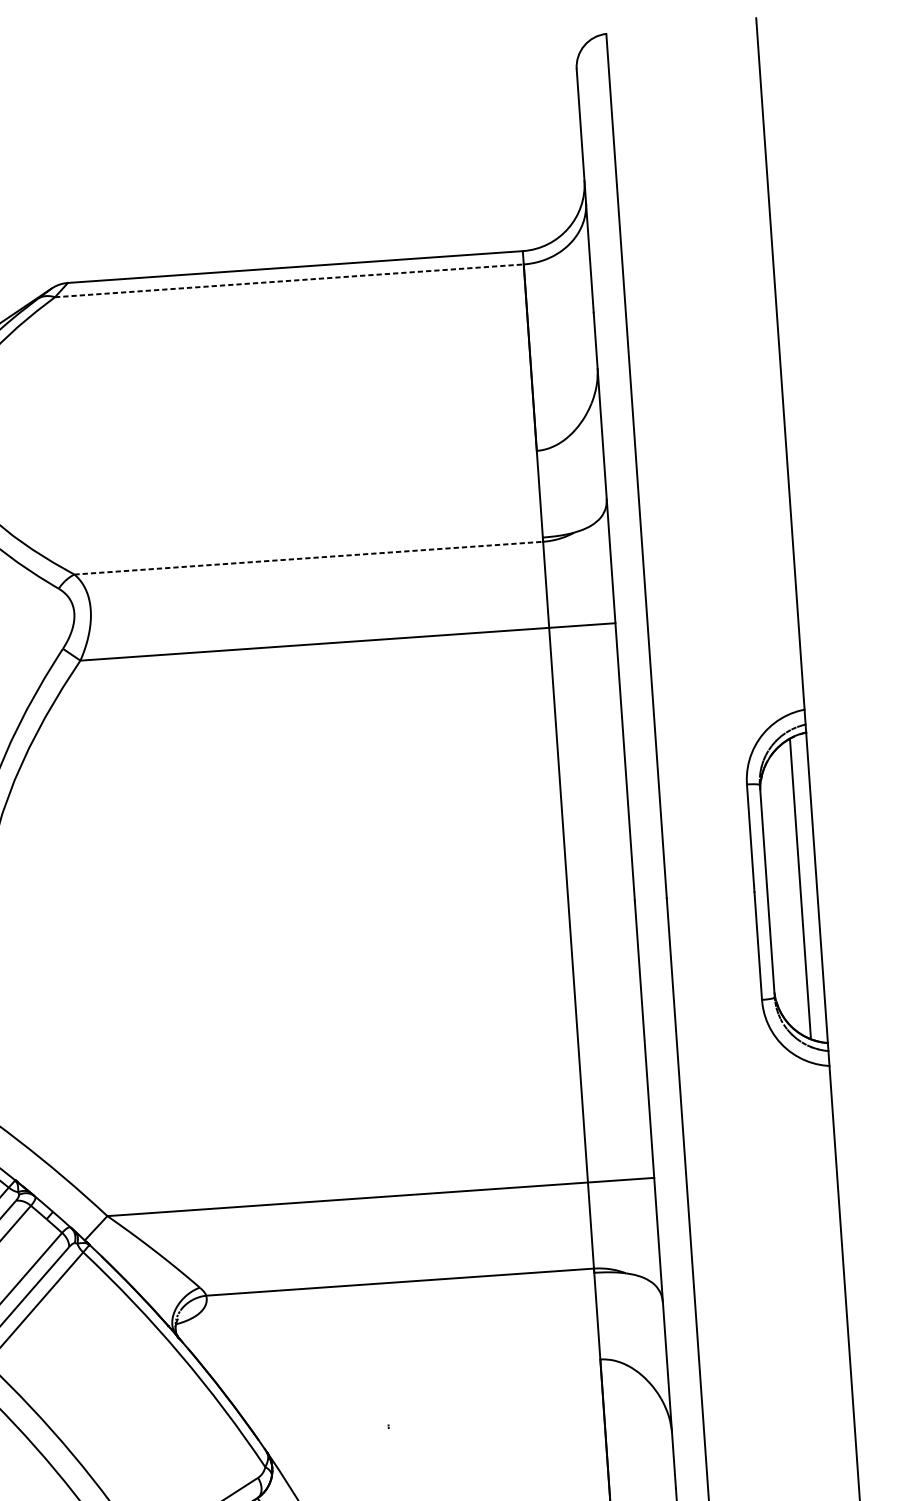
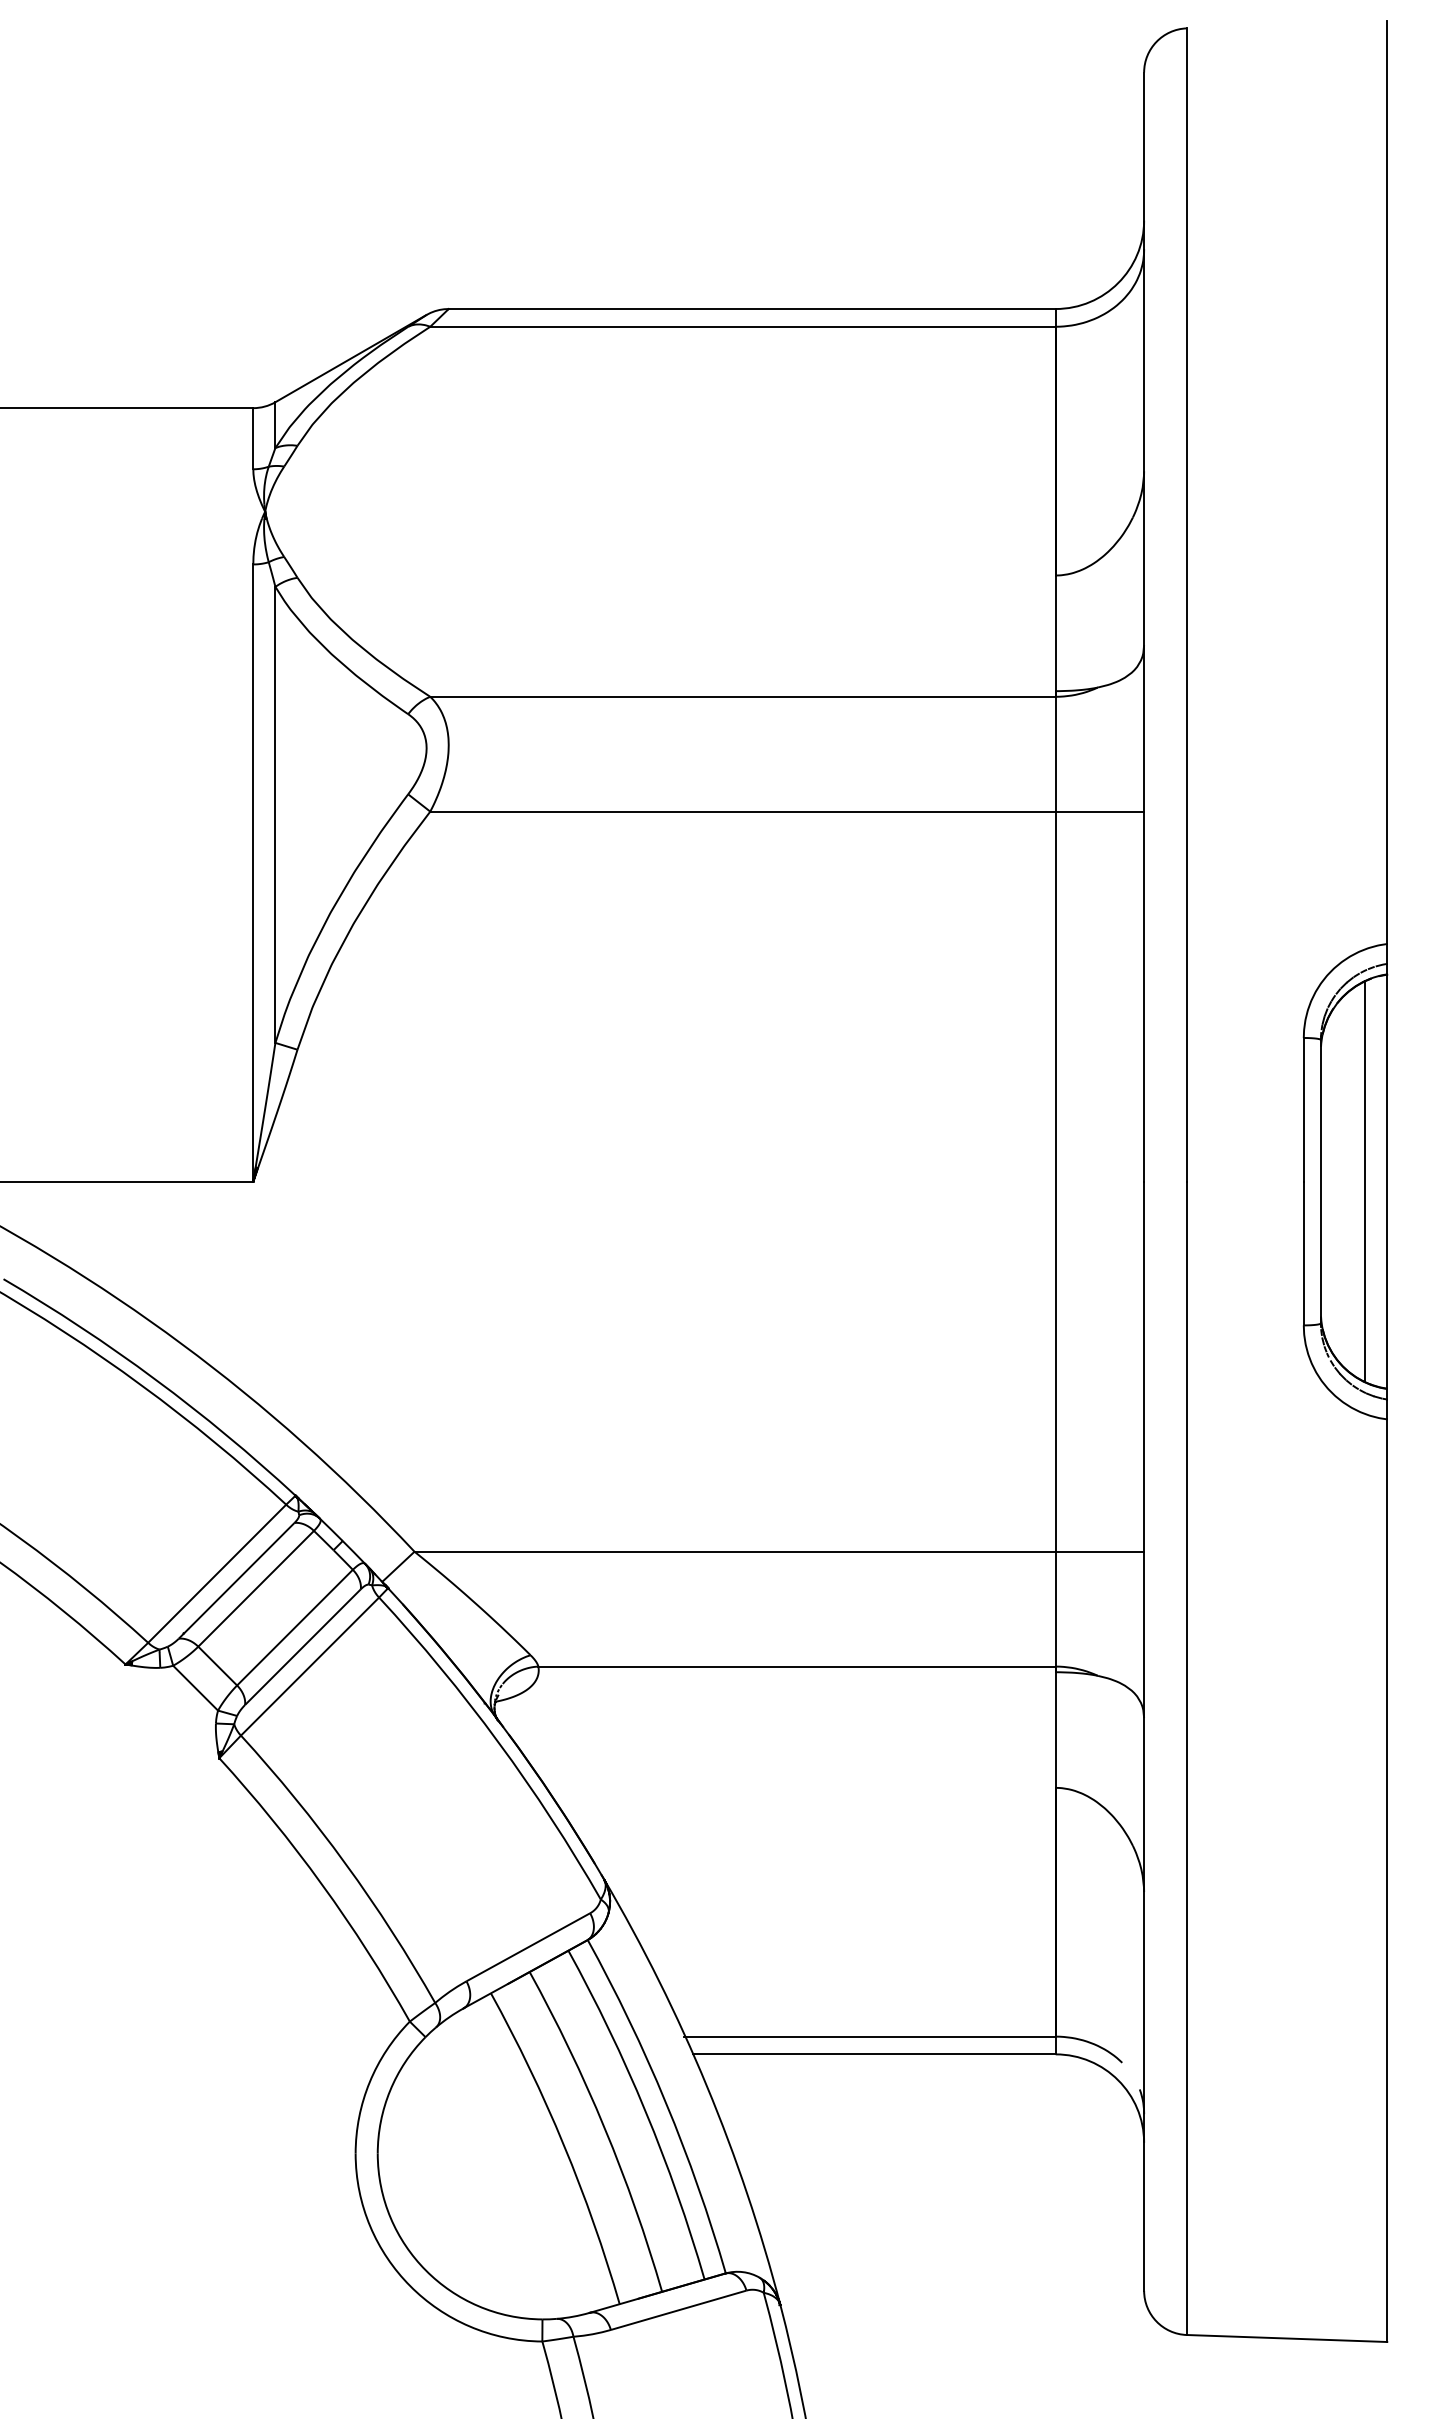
line: (289, 280) -> (743, 326), dashed -> solid
line: (309, 557) -> (743, 696), dashed -> solid

